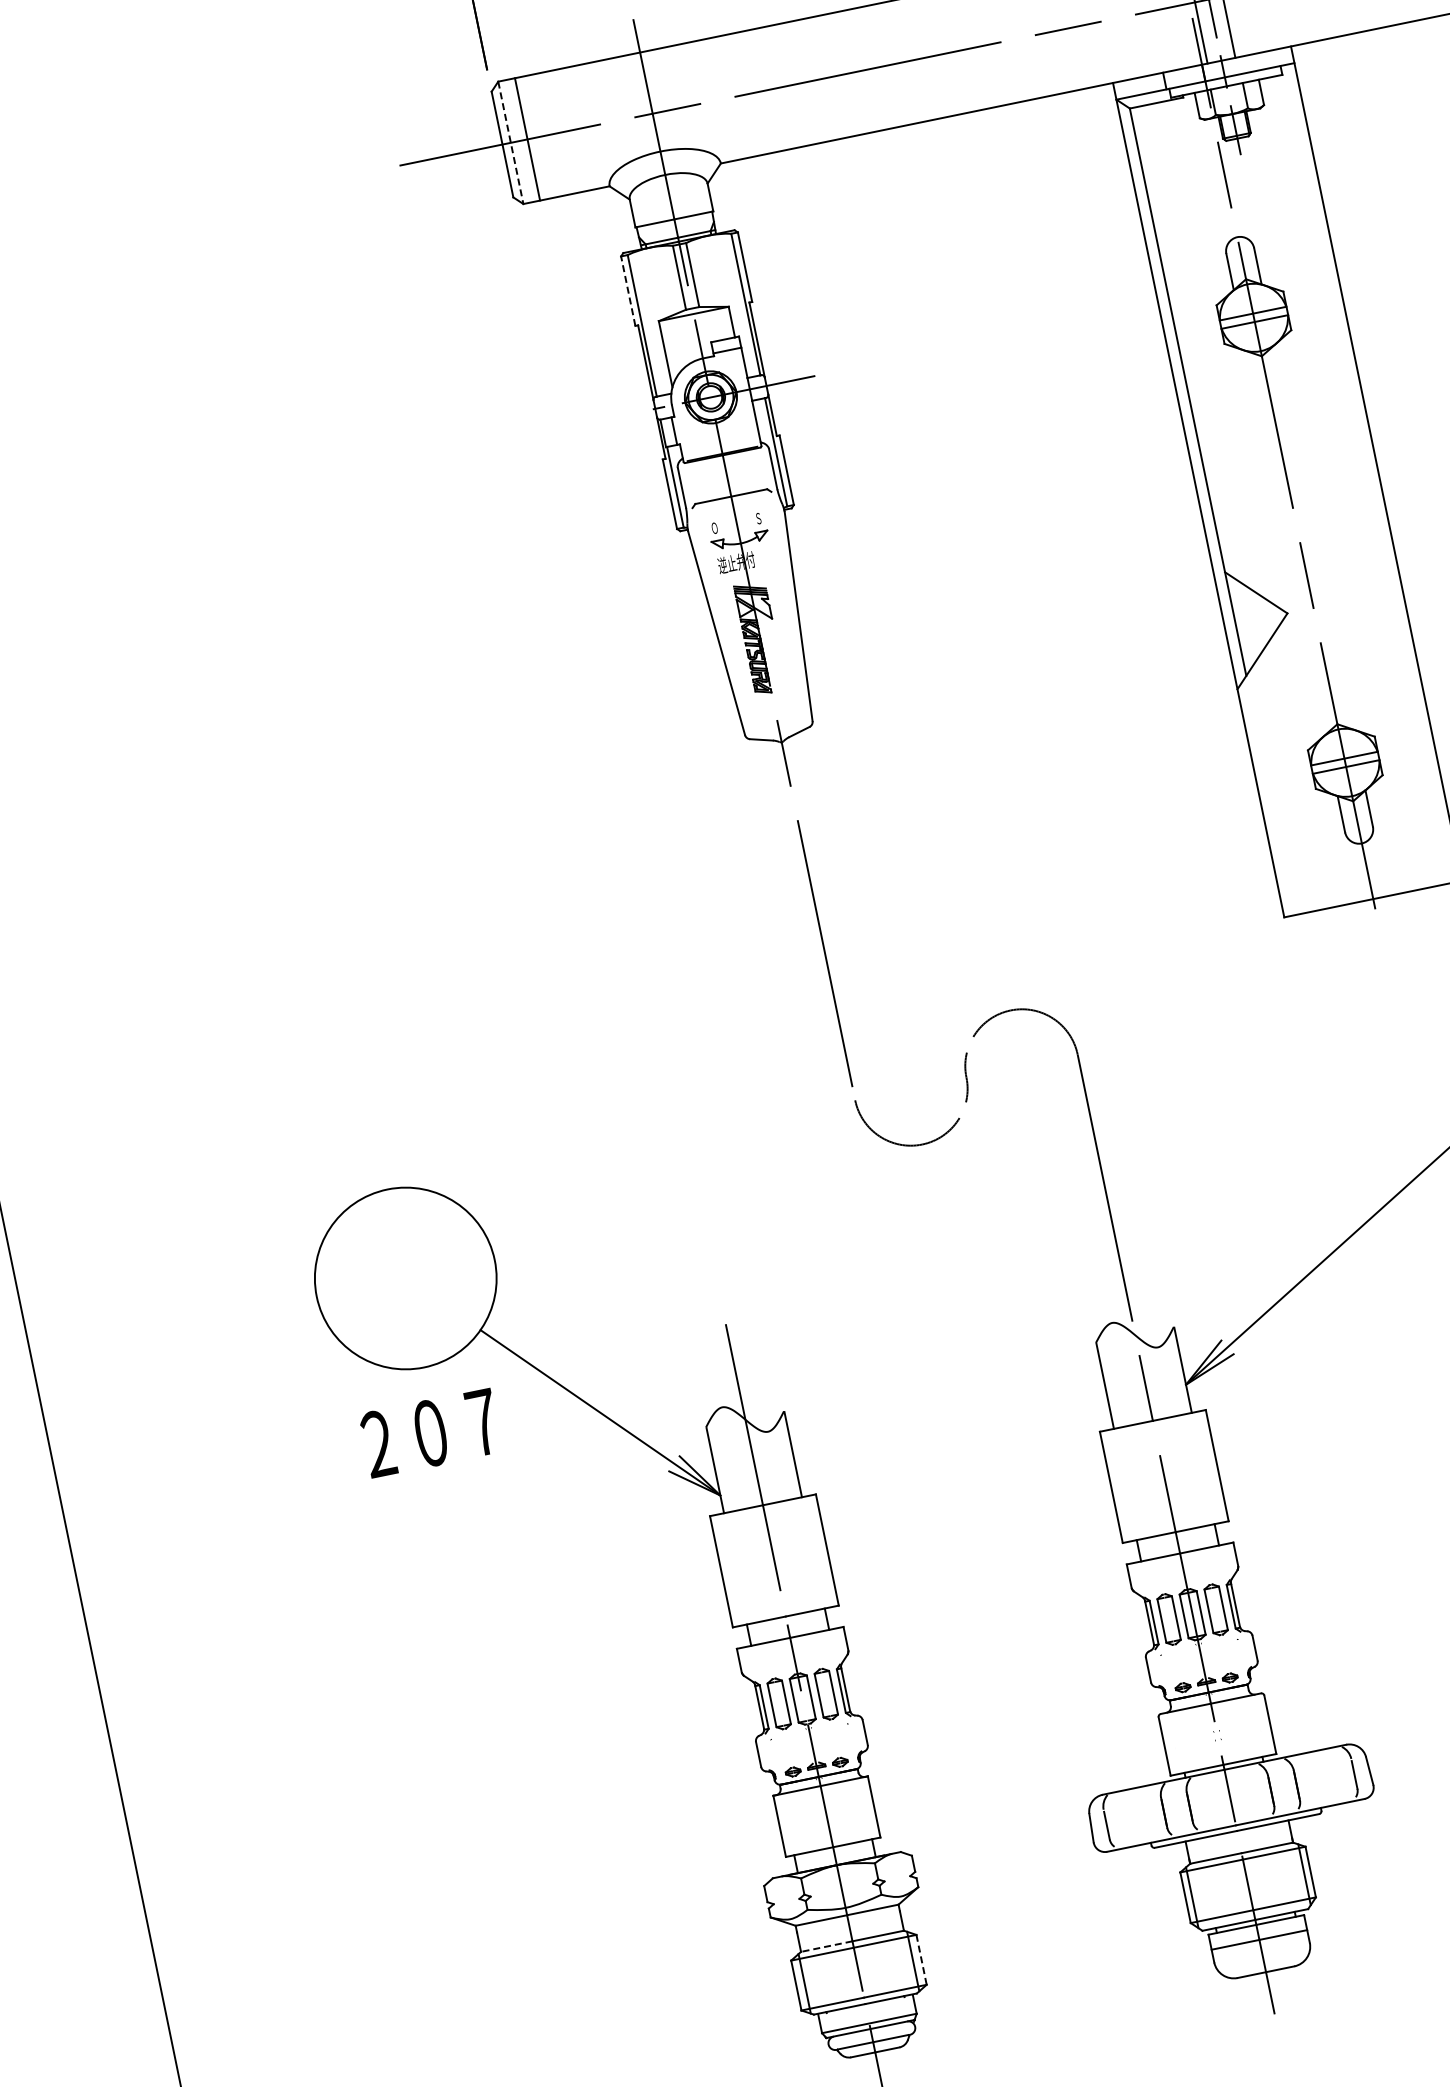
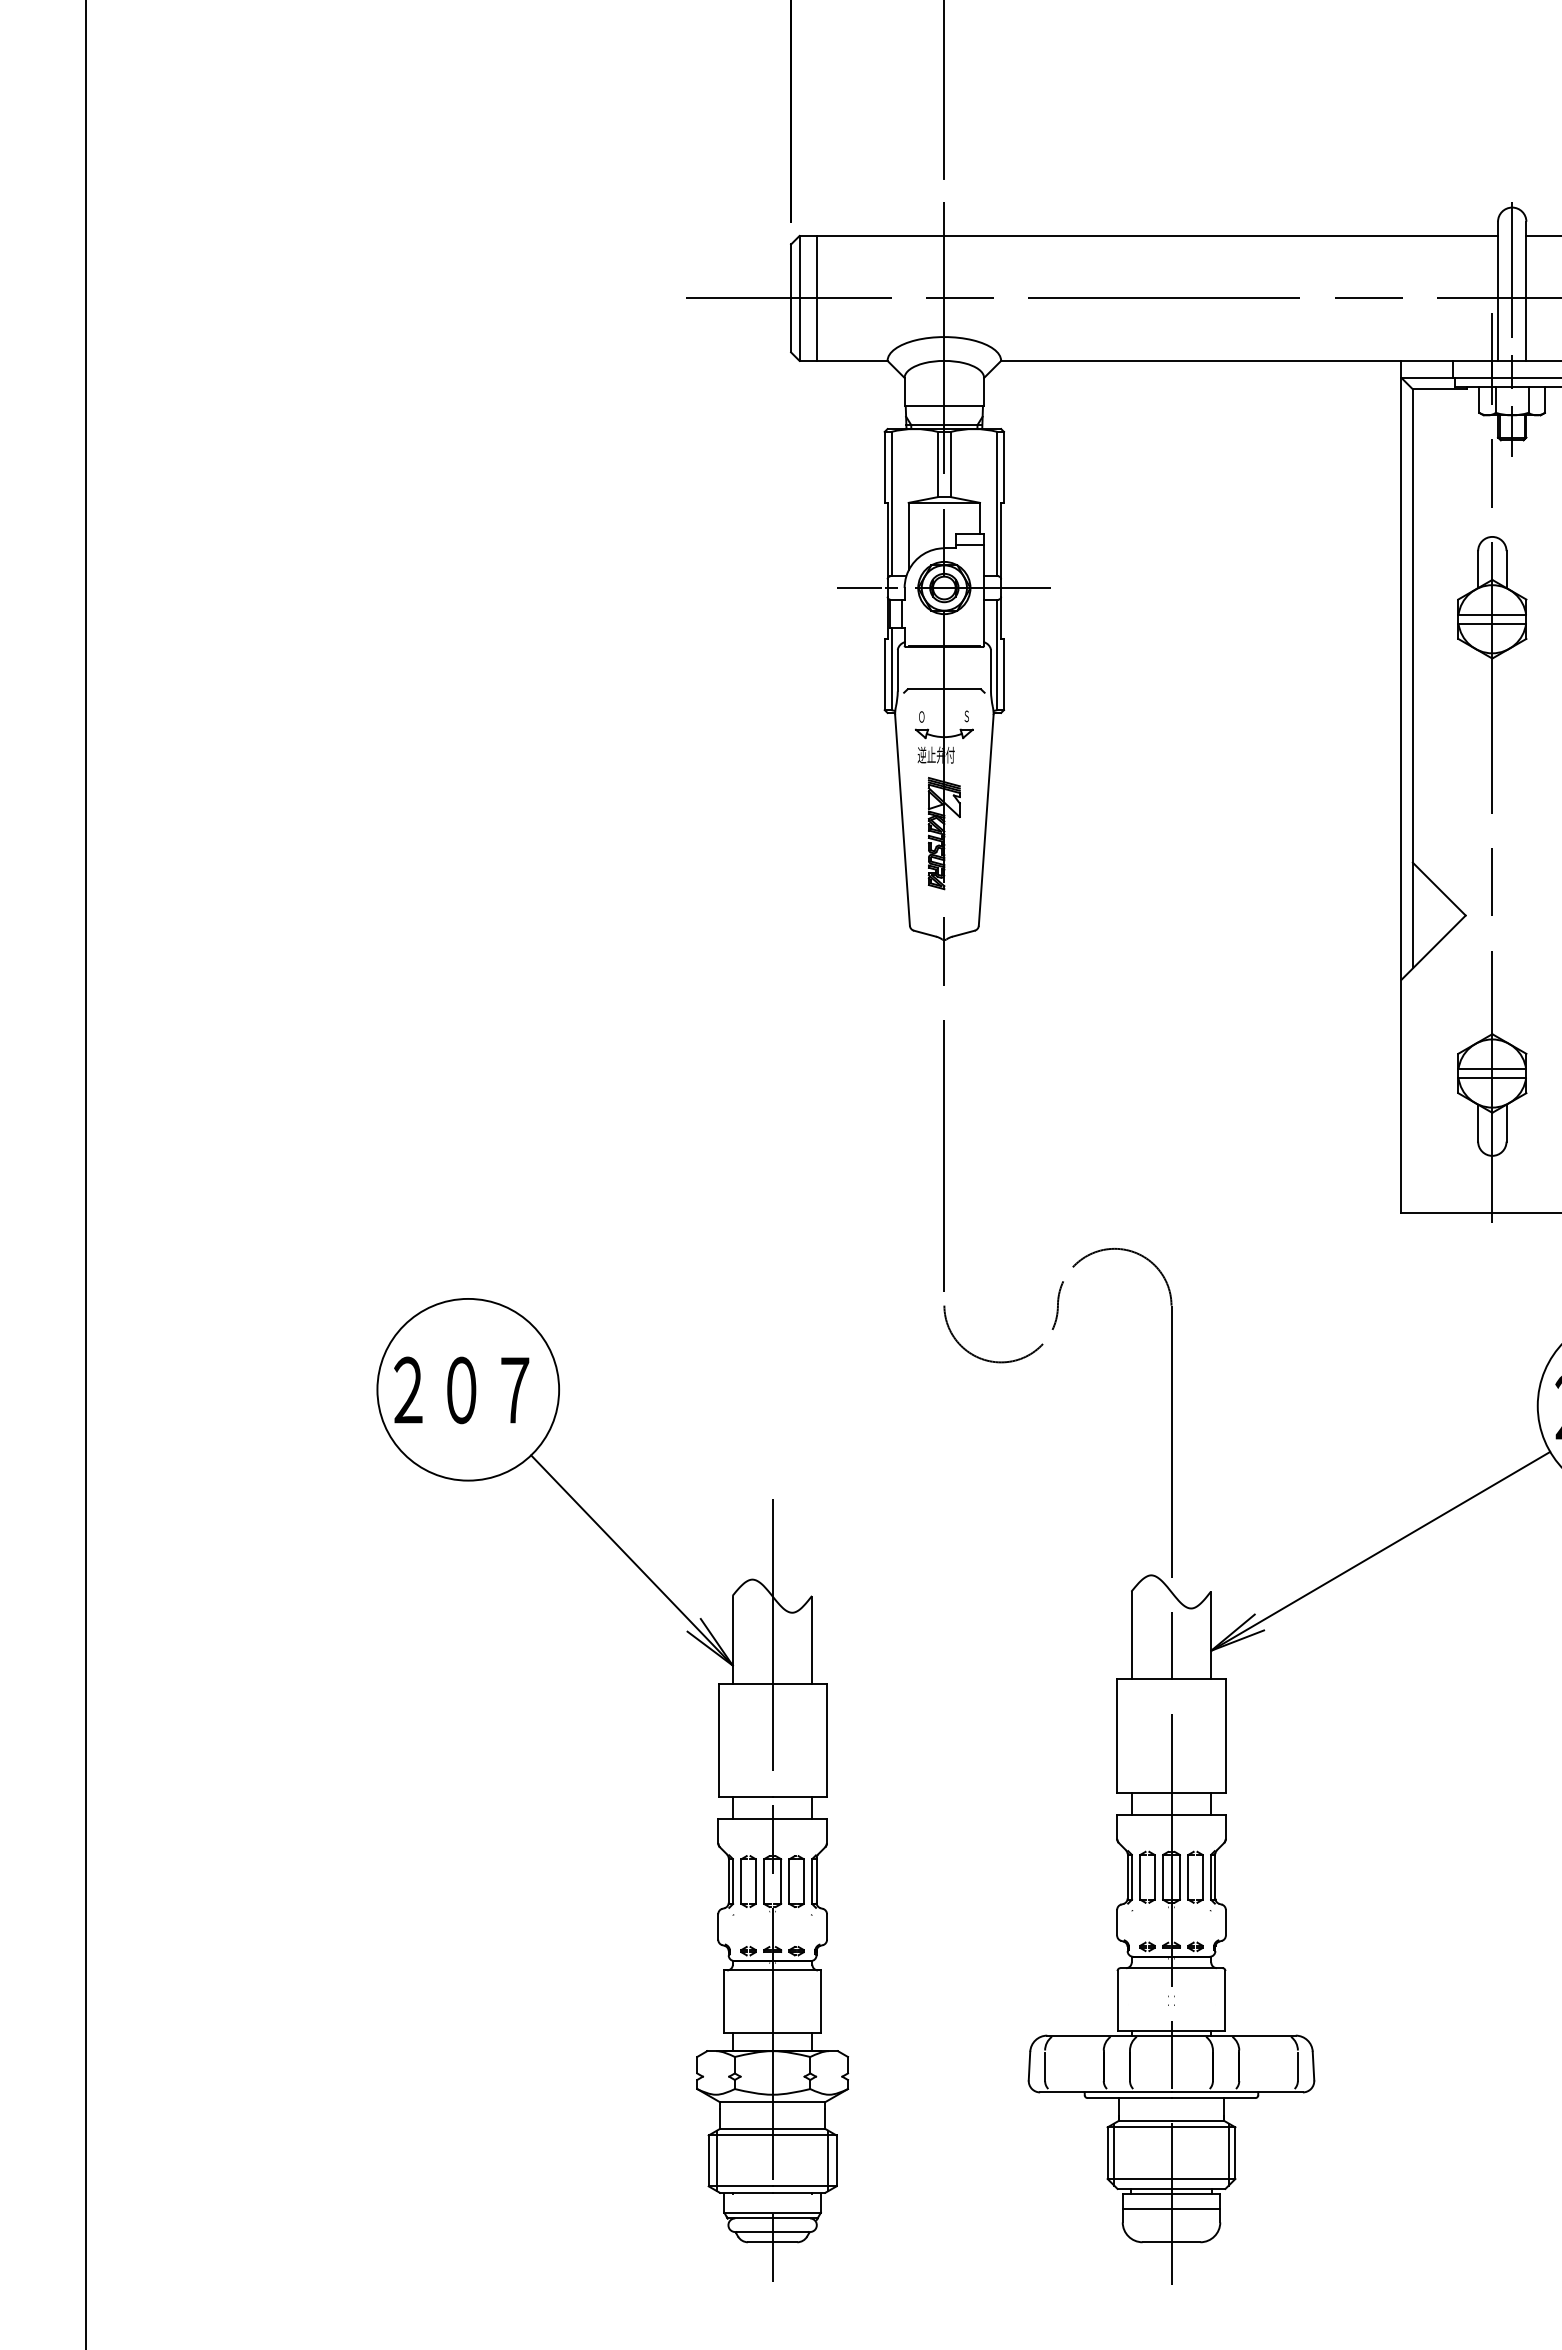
line: (510, 142) -> (799, 298), dashed -> solid
line: (627, 290) -> (884, 466), dashed -> solid
line: (627, 414) -> (859, 588), added
text: (430, 1433) -> (461, 1390), moved
line: (825, 1946) -> (745, 2128), dashed -> solid
line: (921, 1959) -> (836, 2160), dashed -> solid

